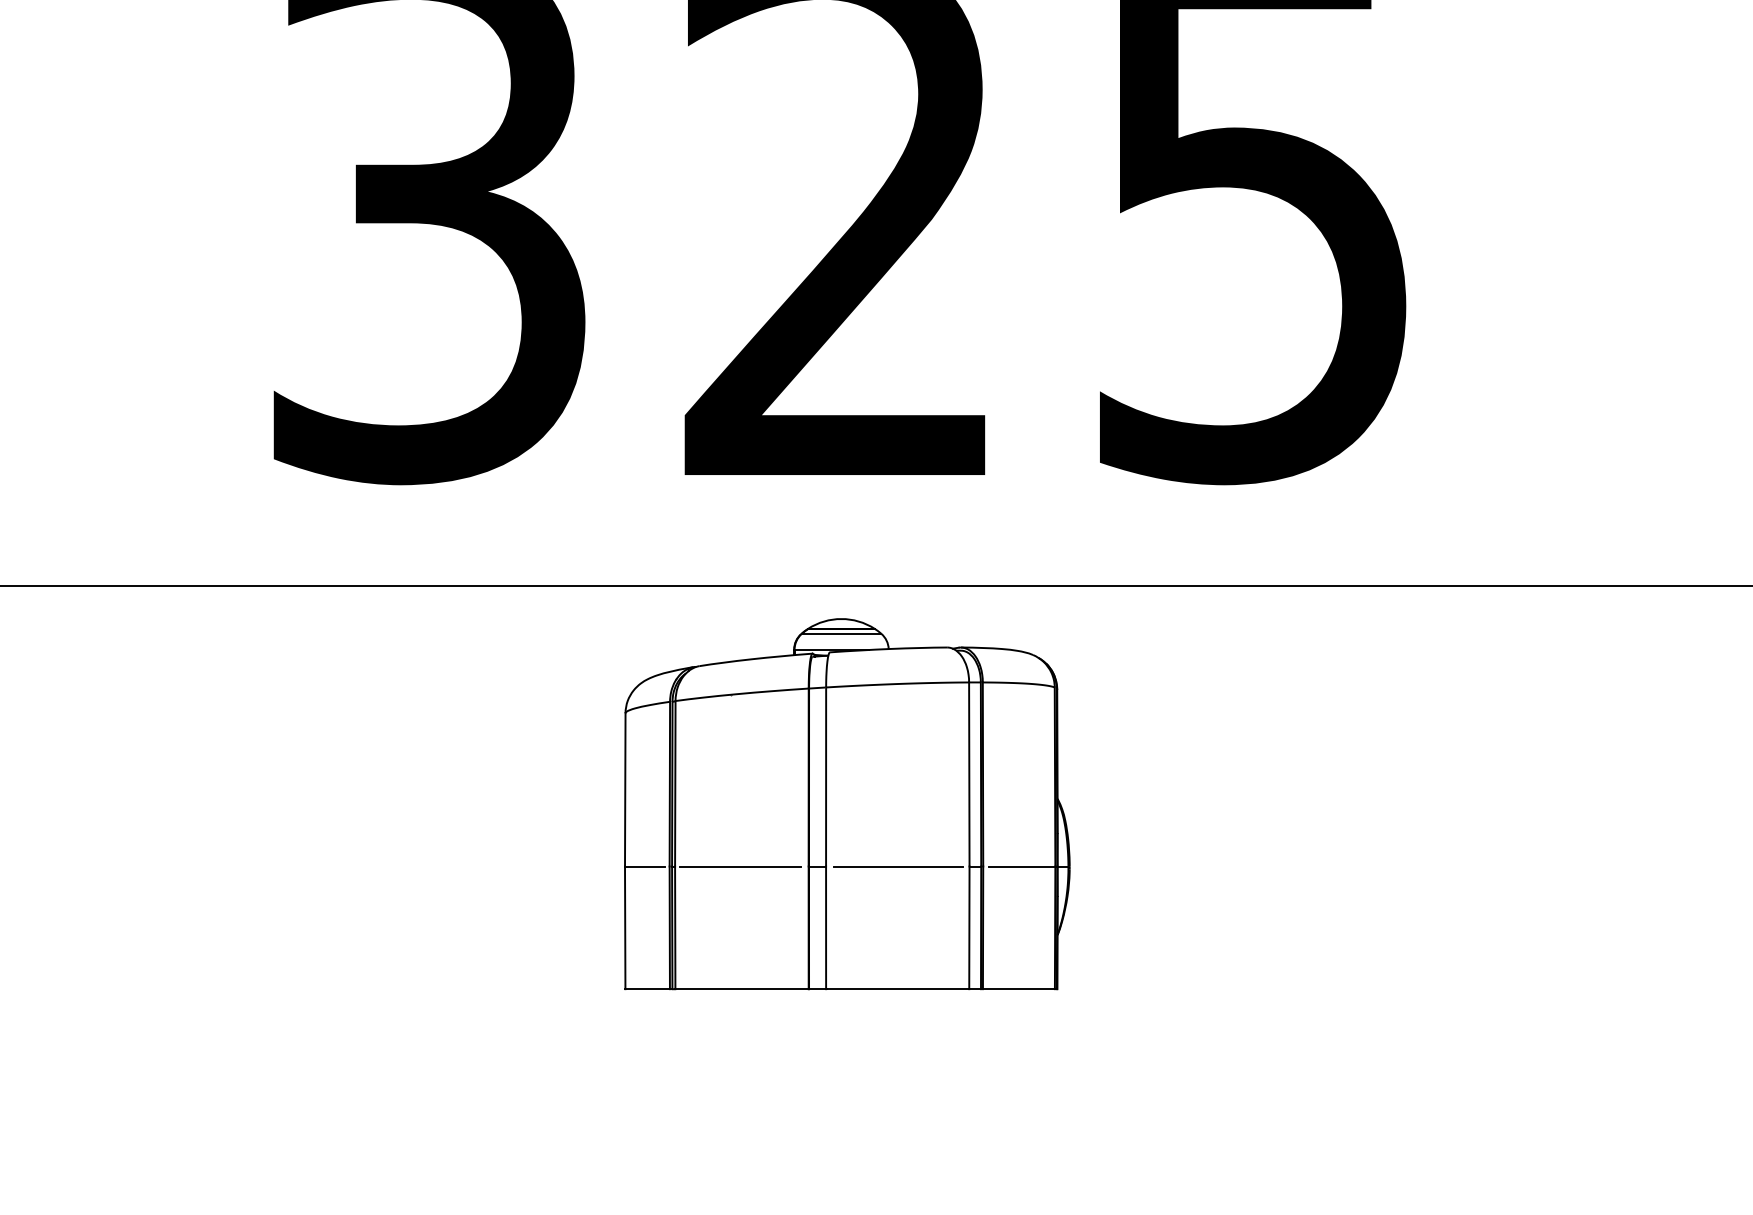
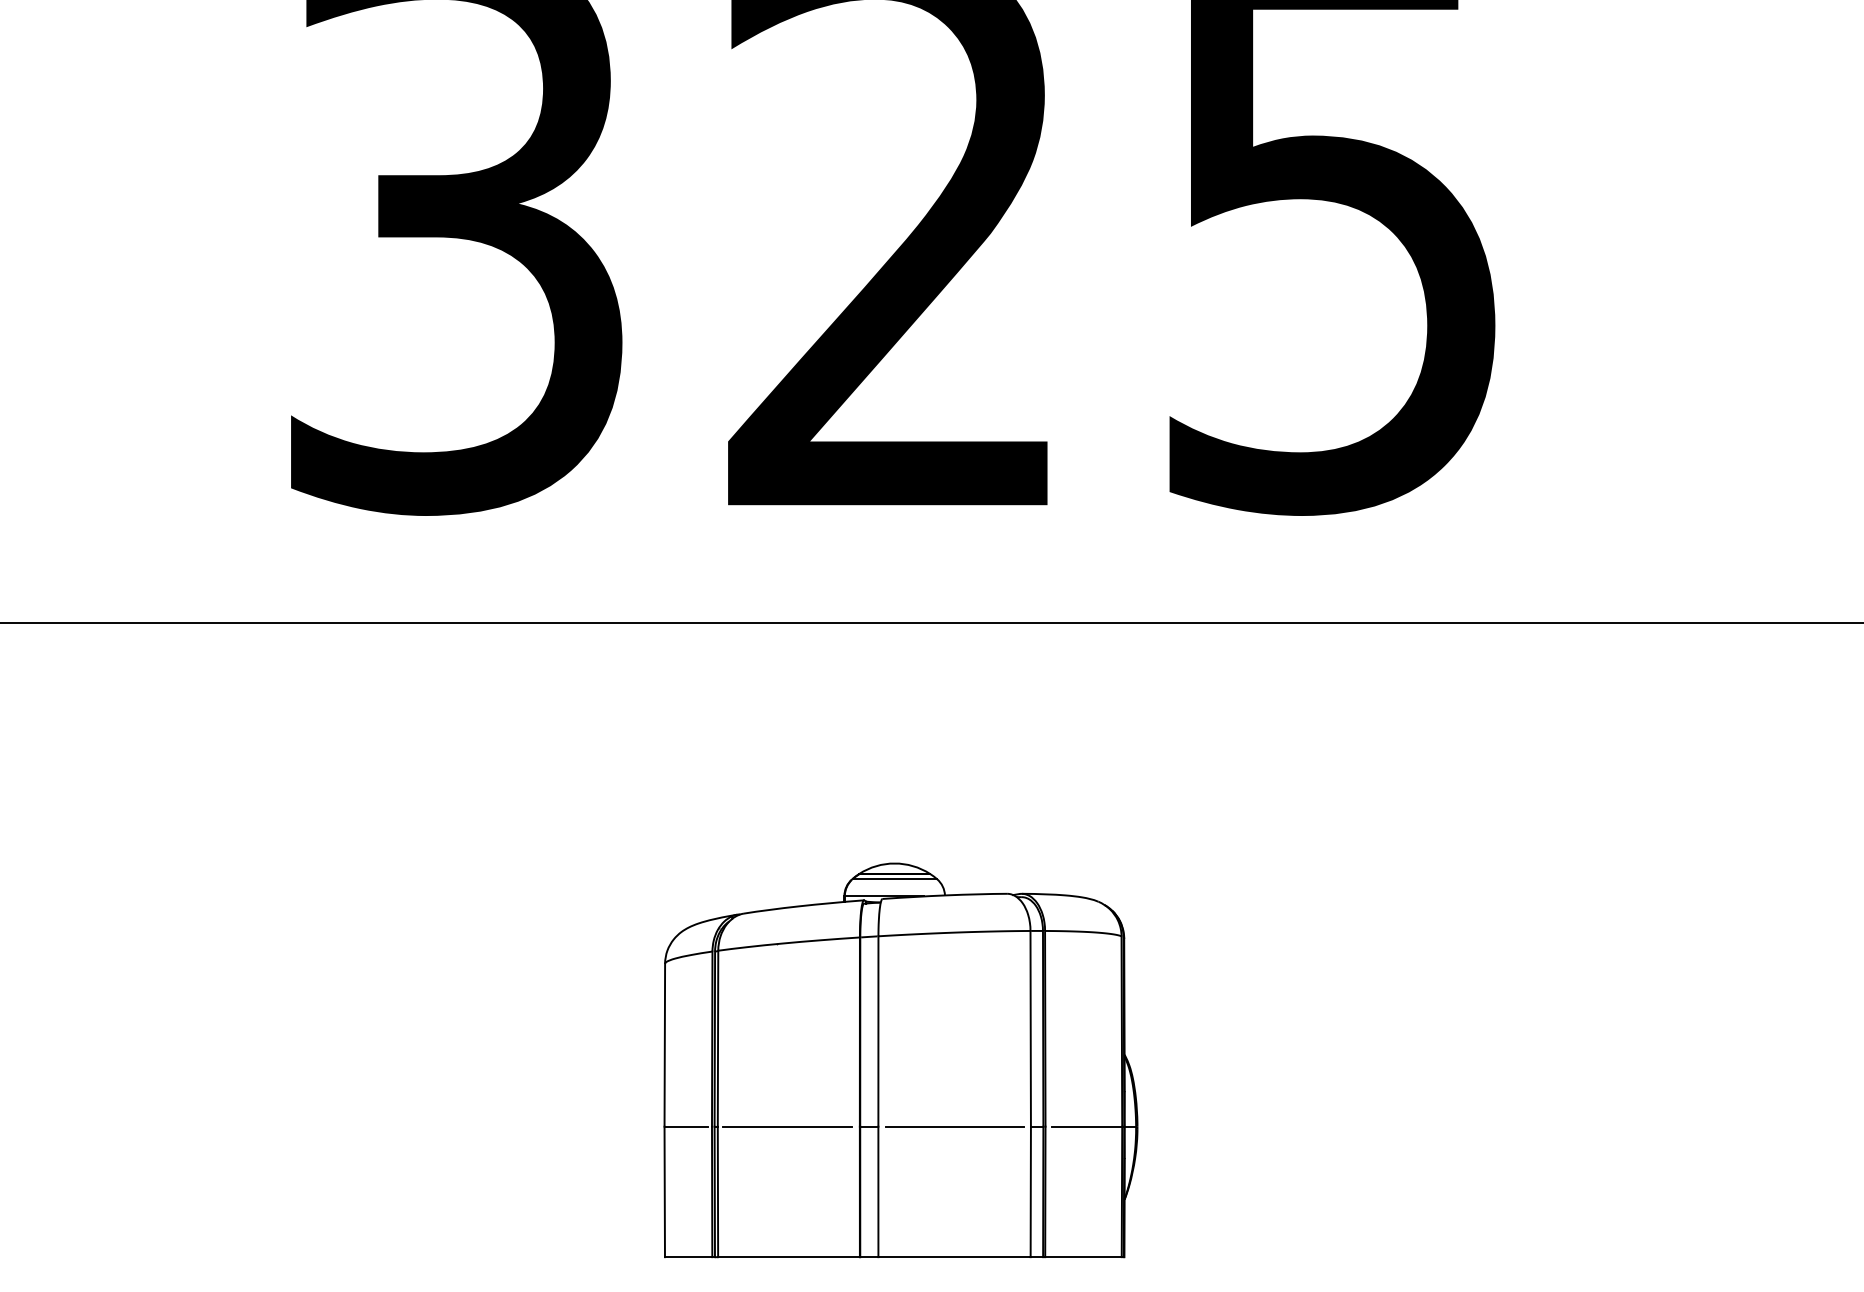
part: (847, 804) -> (901, 1060), moved

